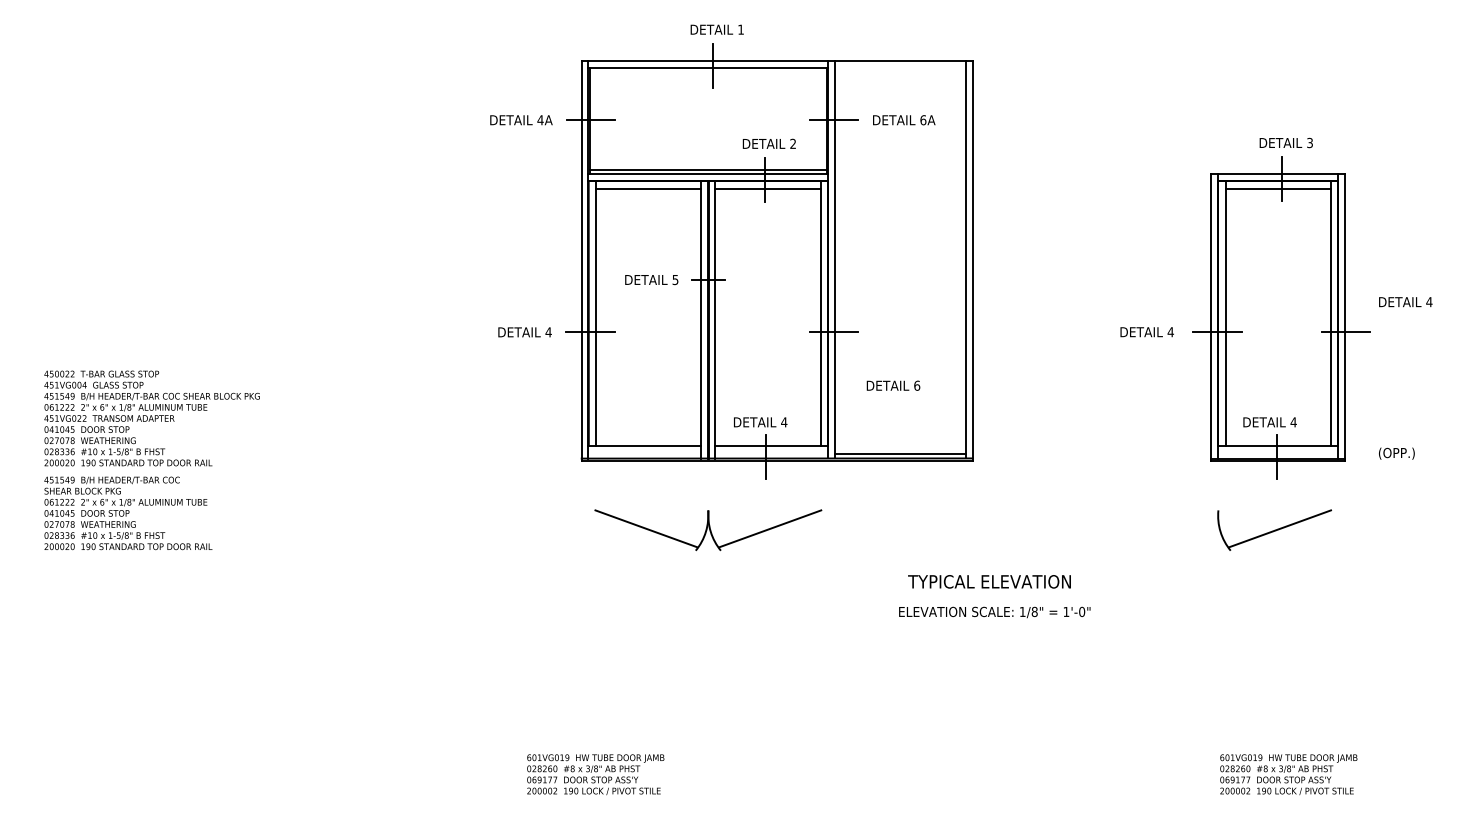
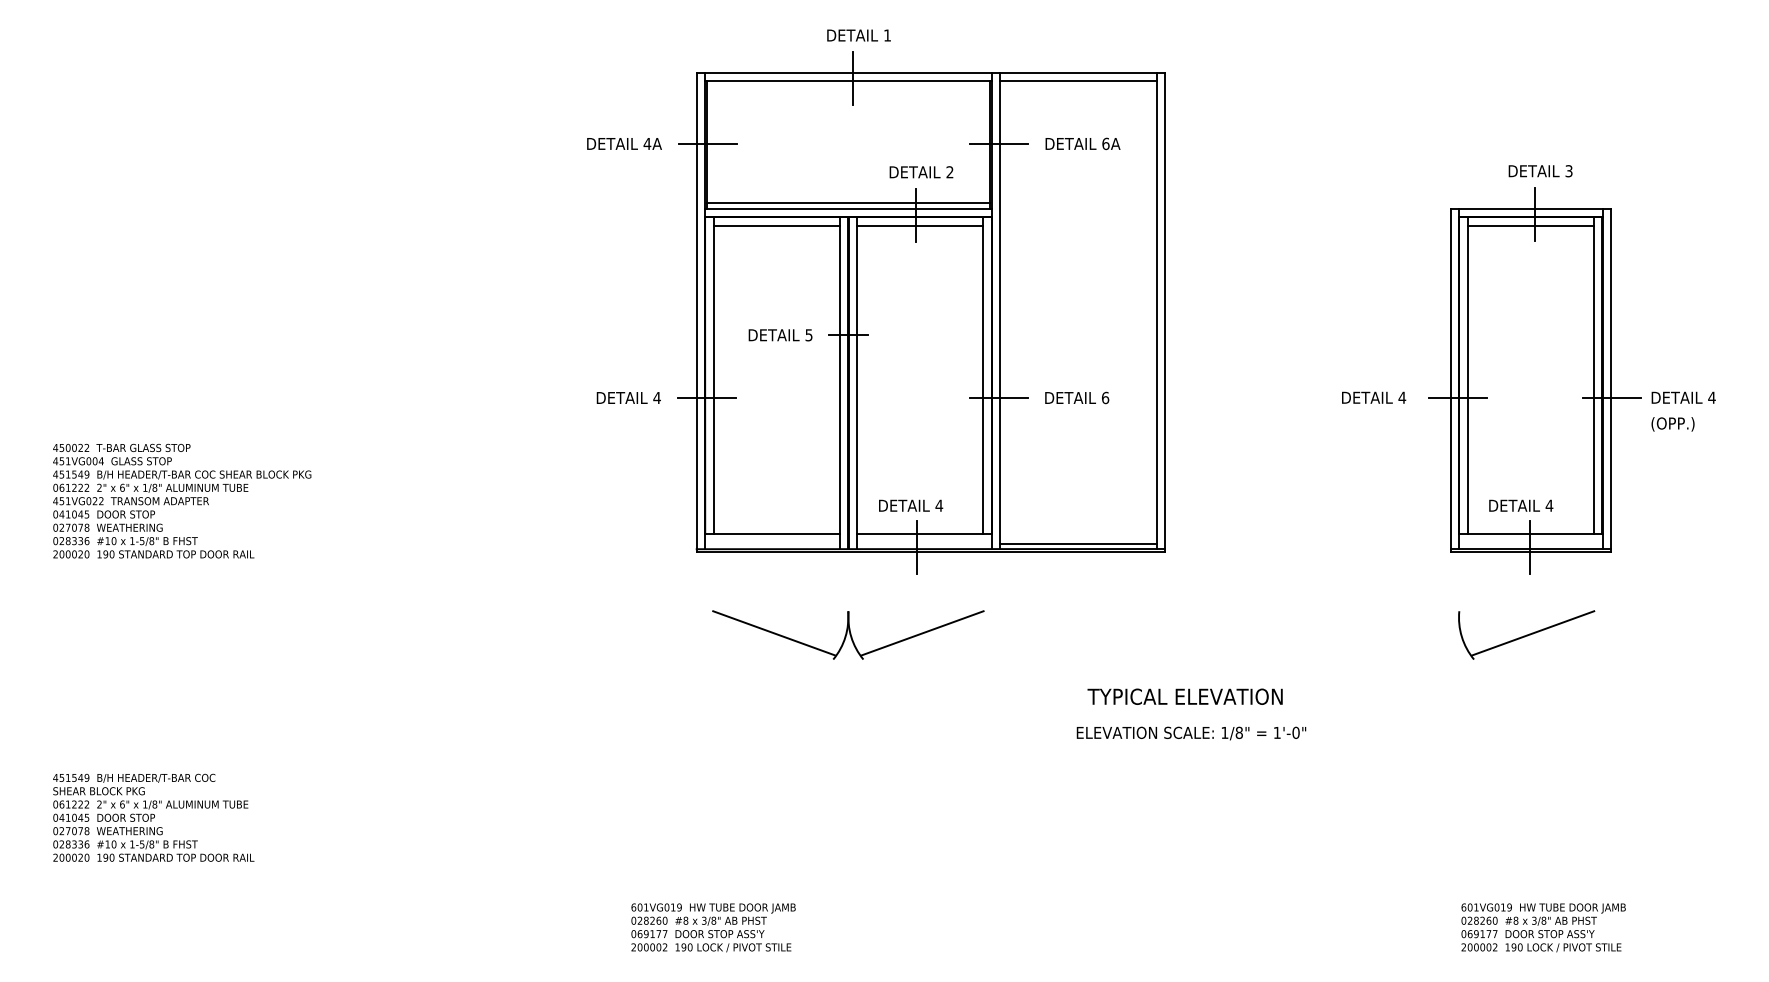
line: (900, 67) -> (1078, 80), added
text: (1405, 301) -> (1683, 397), moved
text: (893, 385) -> (1077, 397), moved
text: (1396, 453) -> (1672, 424), moved
text: (128, 513) -> (153, 817), moved

